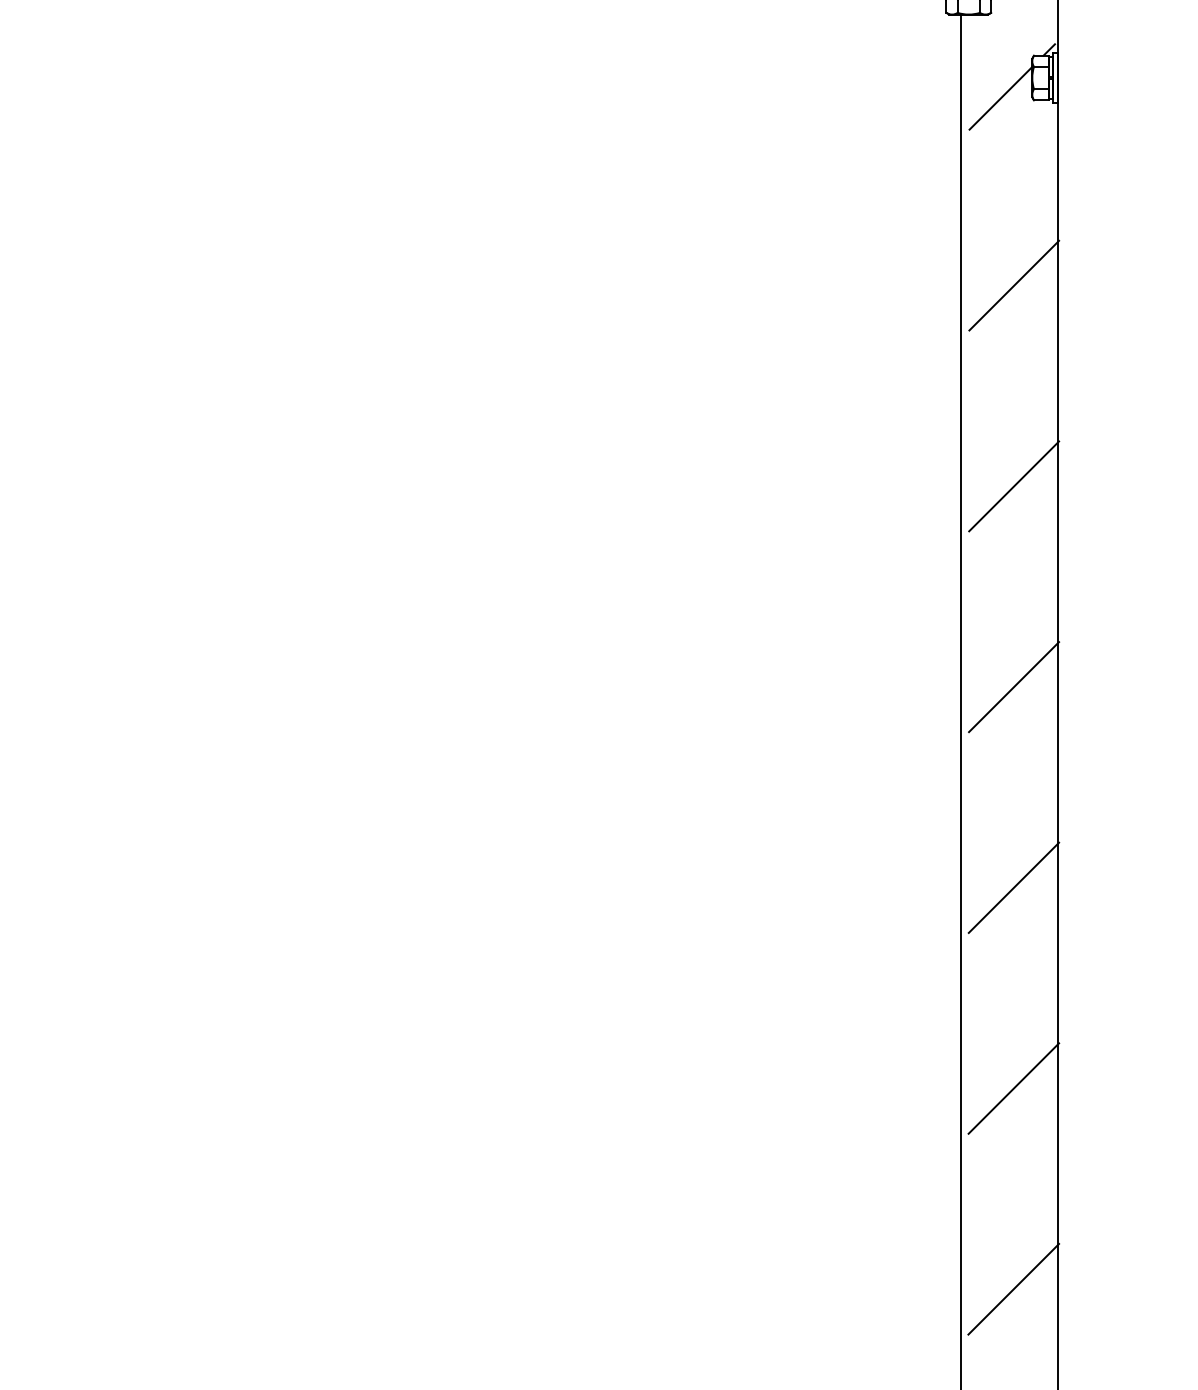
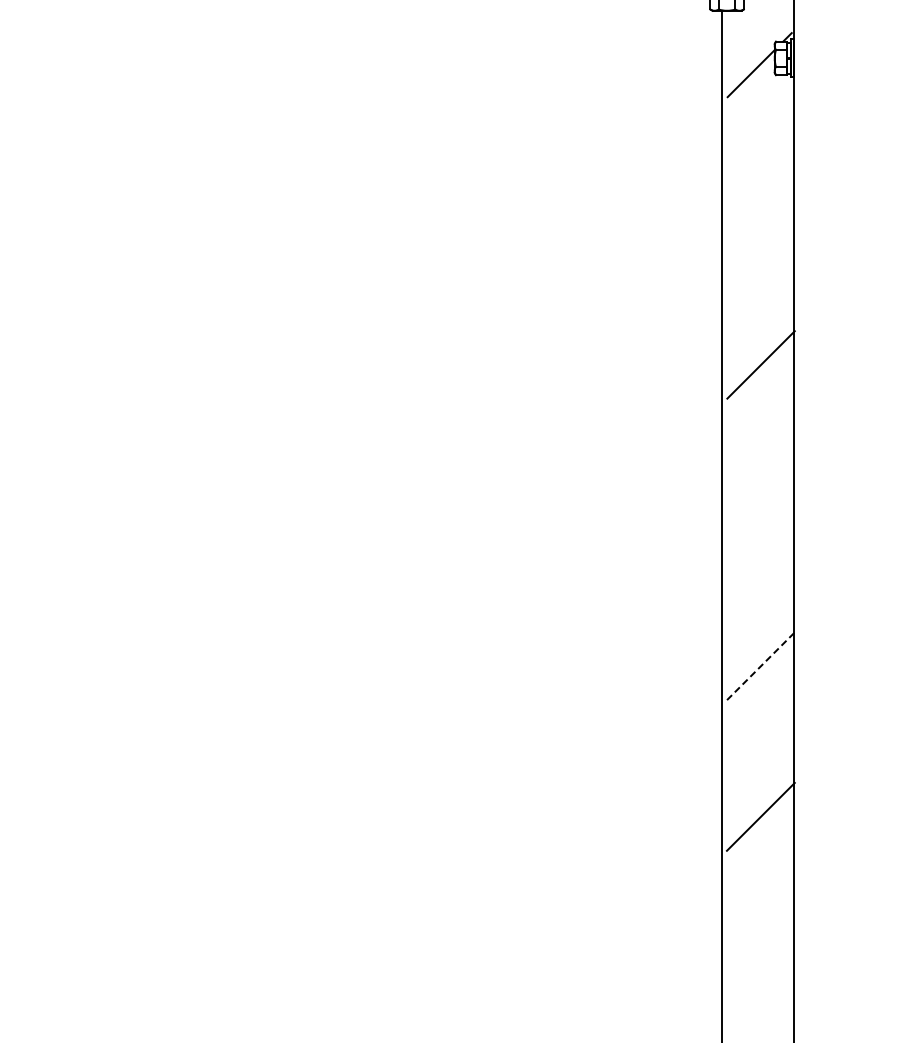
line: (1013, 284) -> (760, 213), removed
line: (1013, 687) -> (760, 515), removed
line: (1013, 888) -> (760, 666), solid -> dashed
line: (1013, 1289) -> (760, 967), removed

